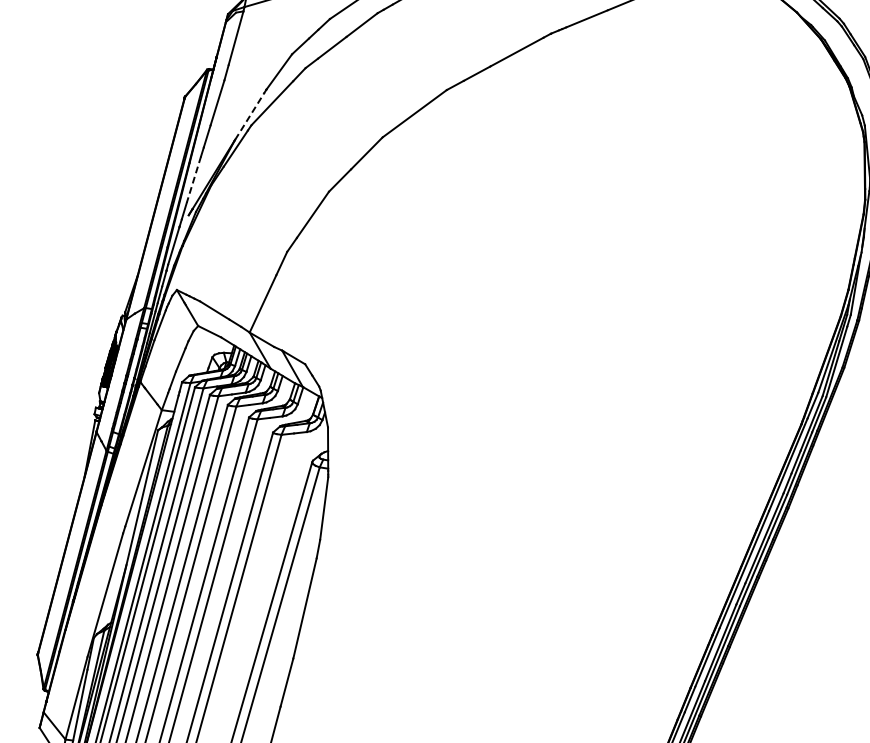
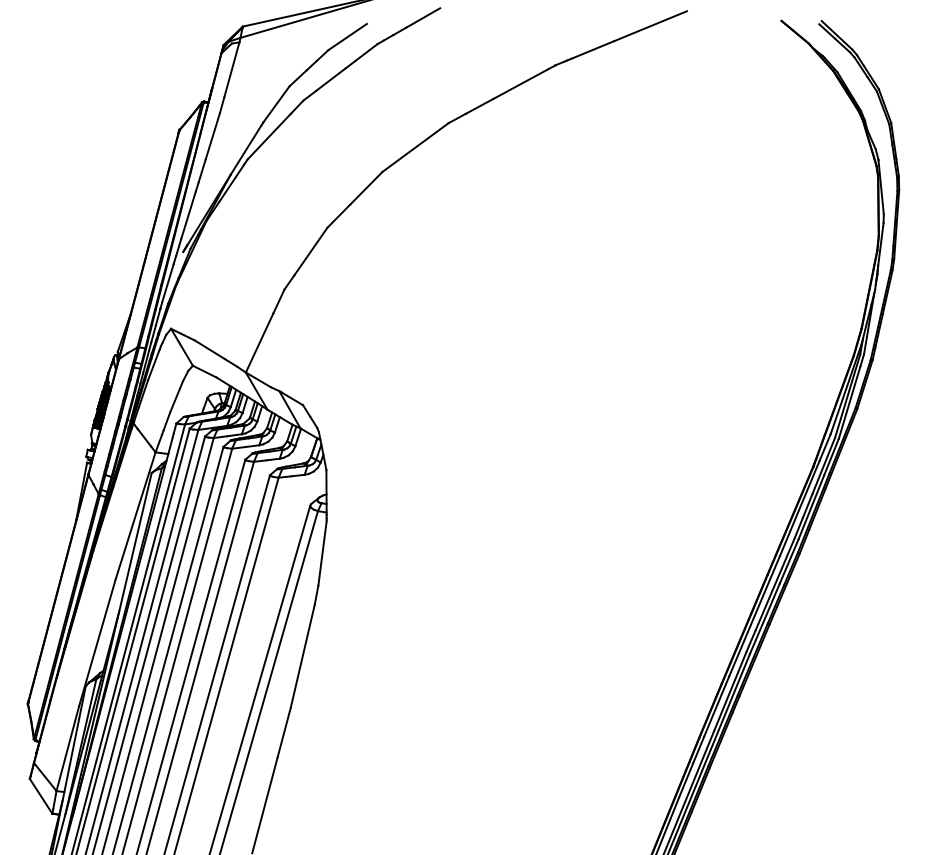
line: (250, 116) -> (246, 150), dashed -> solid
line: (193, 179) -> (188, 215), dashed -> solid

